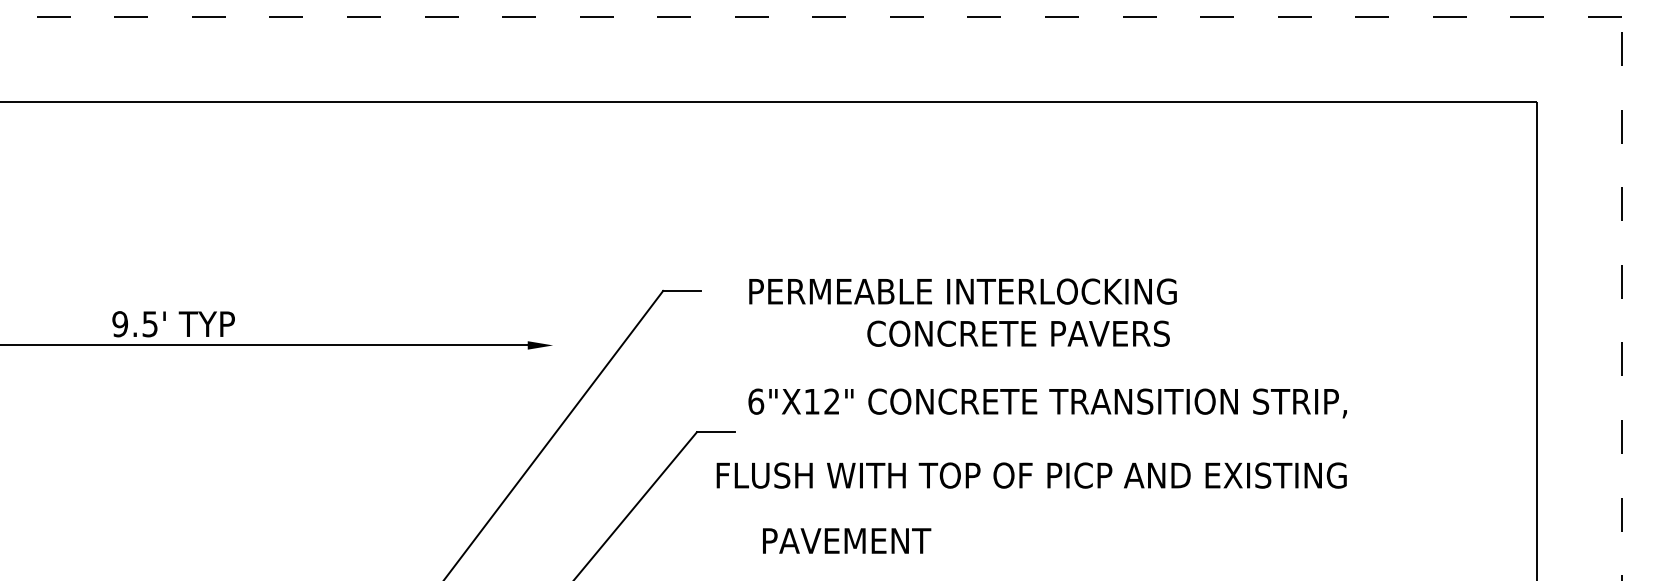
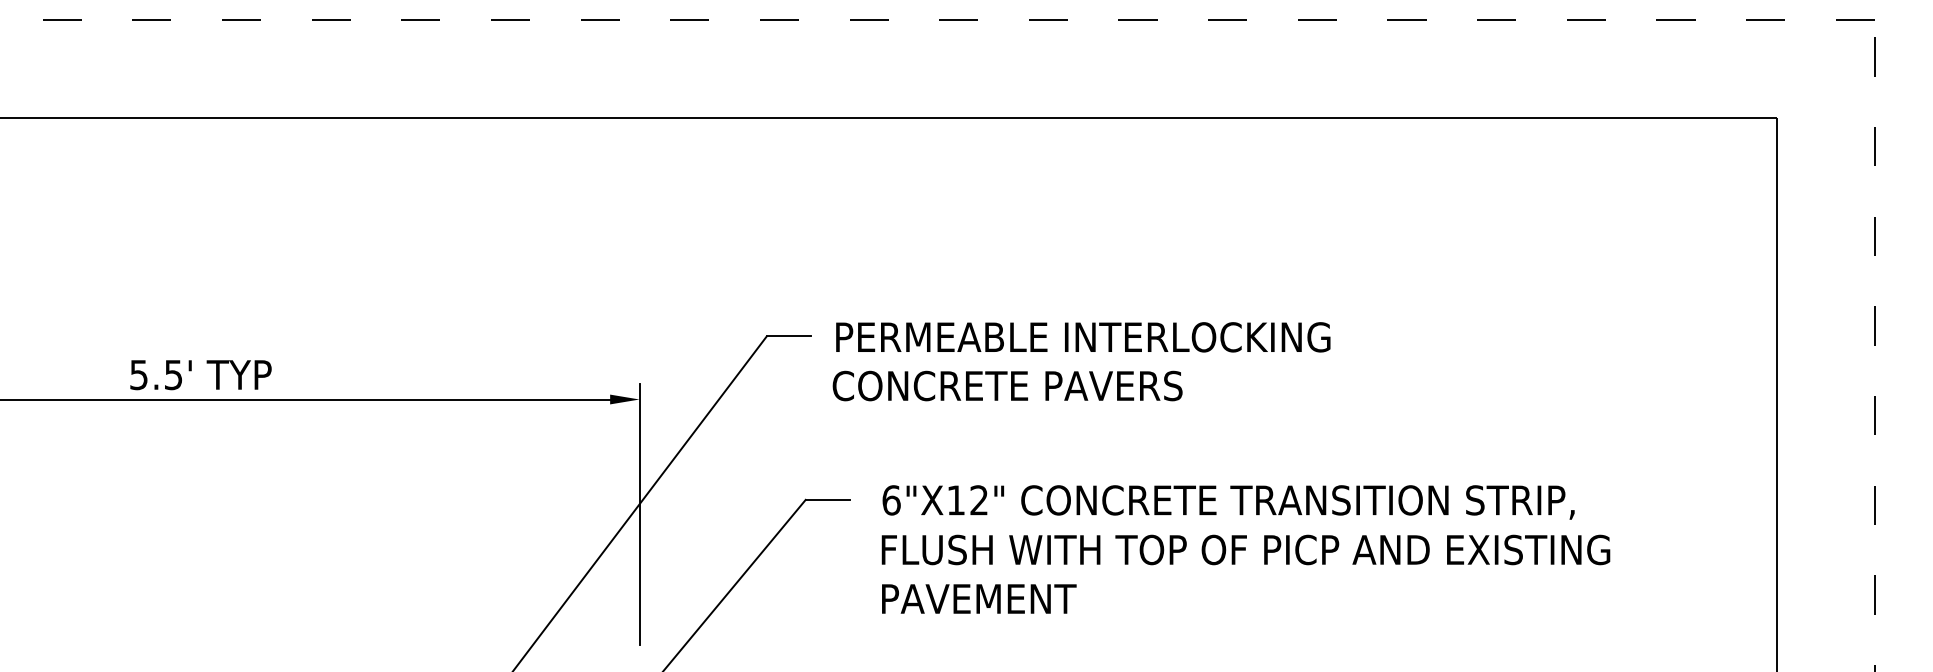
text: (962, 291) -> (1082, 337), moved
text: (120, 323) -> (139, 374), 9.5' -> 5.5'
text: (1018, 333) -> (1007, 385), moved
text: (1047, 403) -> (1228, 502), moved
line: (553, 444) -> (639, 514), added
text: (1031, 475) -> (1245, 549), moved
text: (847, 540) -> (979, 598), moved

